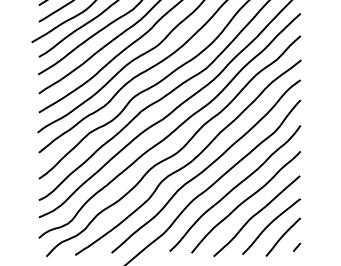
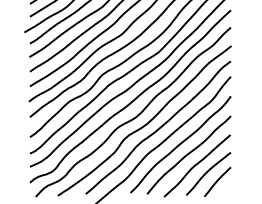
line: (297, 246) -> (228, 189), removed

